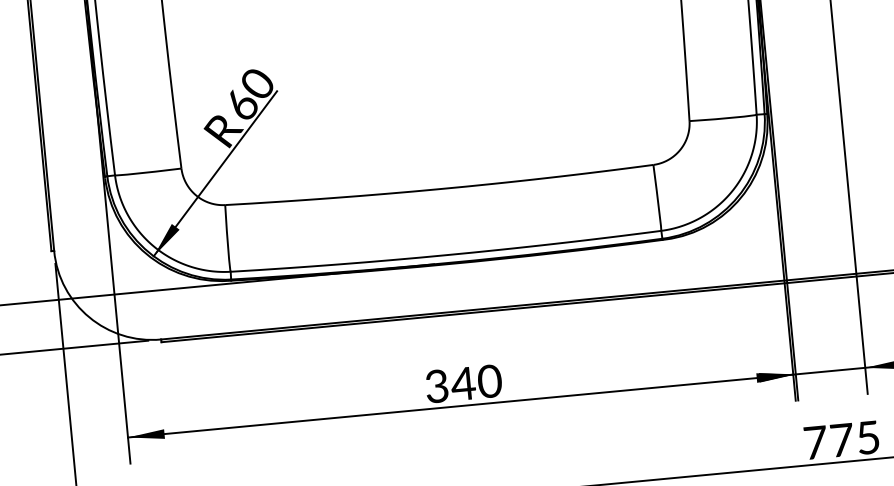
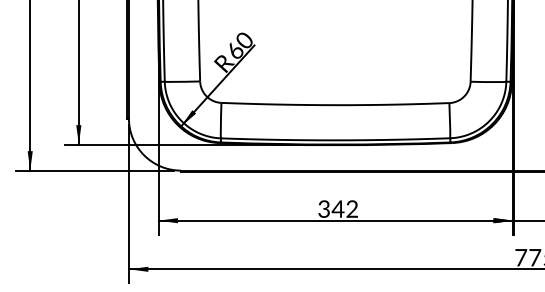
text: (490, 380) -> (352, 208), 340 -> 342

